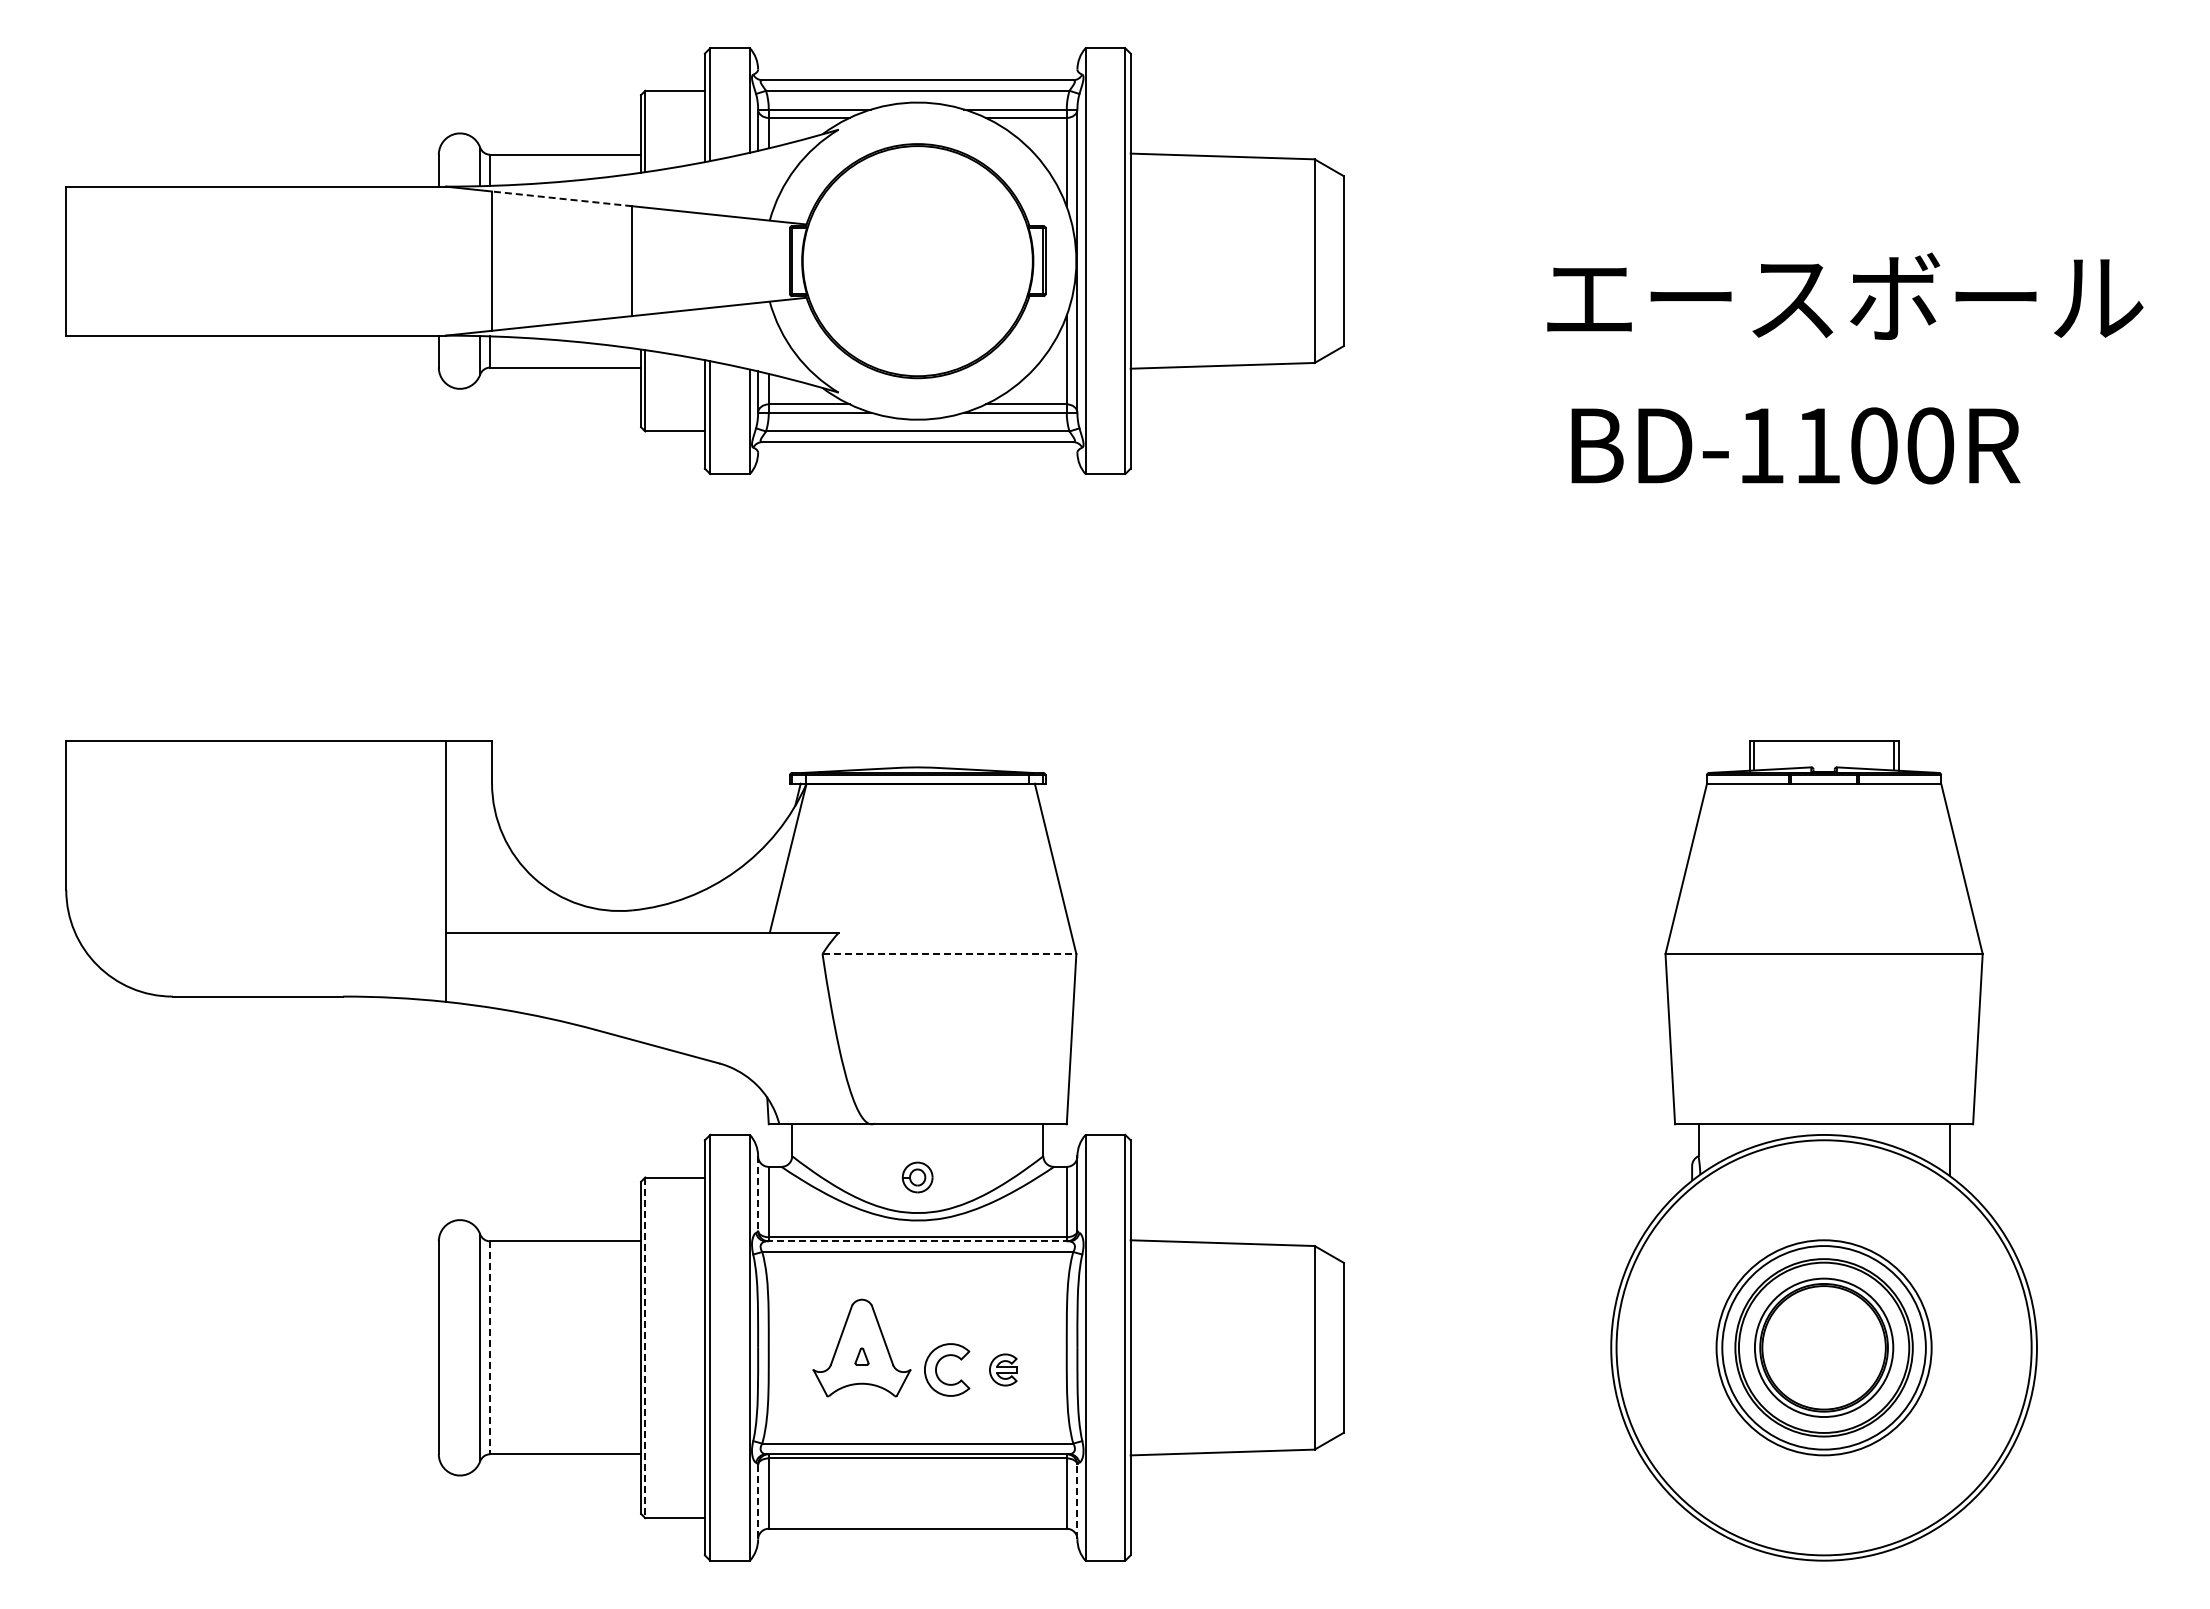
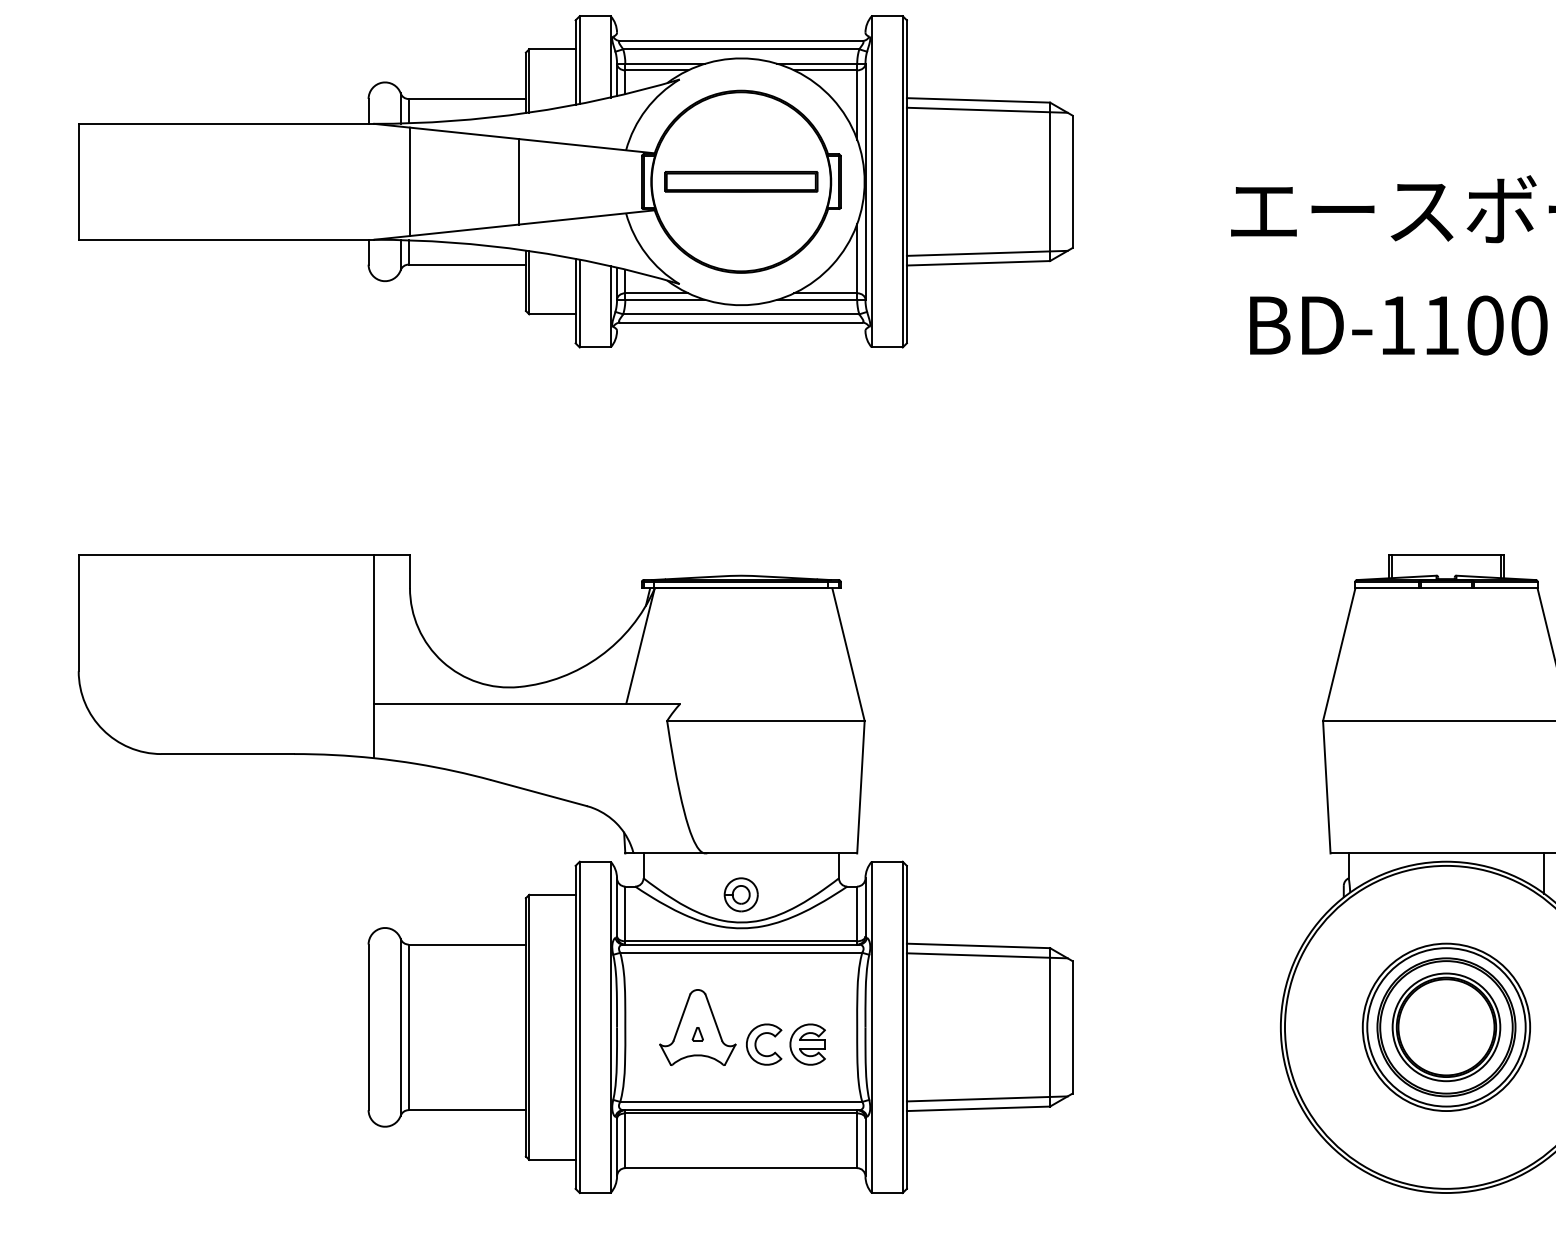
line: (1233, 168) -> (986, 109), added
line: (561, 198) -> (464, 133), dashed -> solid
part: (917, 260) -> (741, 181), added
line: (1233, 352) -> (986, 252), added
line: (949, 954) -> (765, 721), dashed -> solid
part: (917, 1177) -> (741, 894), size x1.43
line: (758, 1193) -> (617, 907), dashed -> solid
line: (917, 1241) -> (741, 944), dashed -> solid
line: (1233, 1255) -> (986, 955), added
line: (490, 1348) -> (408, 1027), dashed -> solid
line: (645, 1348) -> (529, 1027), dashed -> solid
part: (1003, 1369) -> (807, 1044), size x1.67
line: (1233, 1439) -> (986, 1098), added
line: (1077, 1501) -> (865, 1146), dashed -> solid
line: (758, 1502) -> (617, 1147), dashed -> solid

